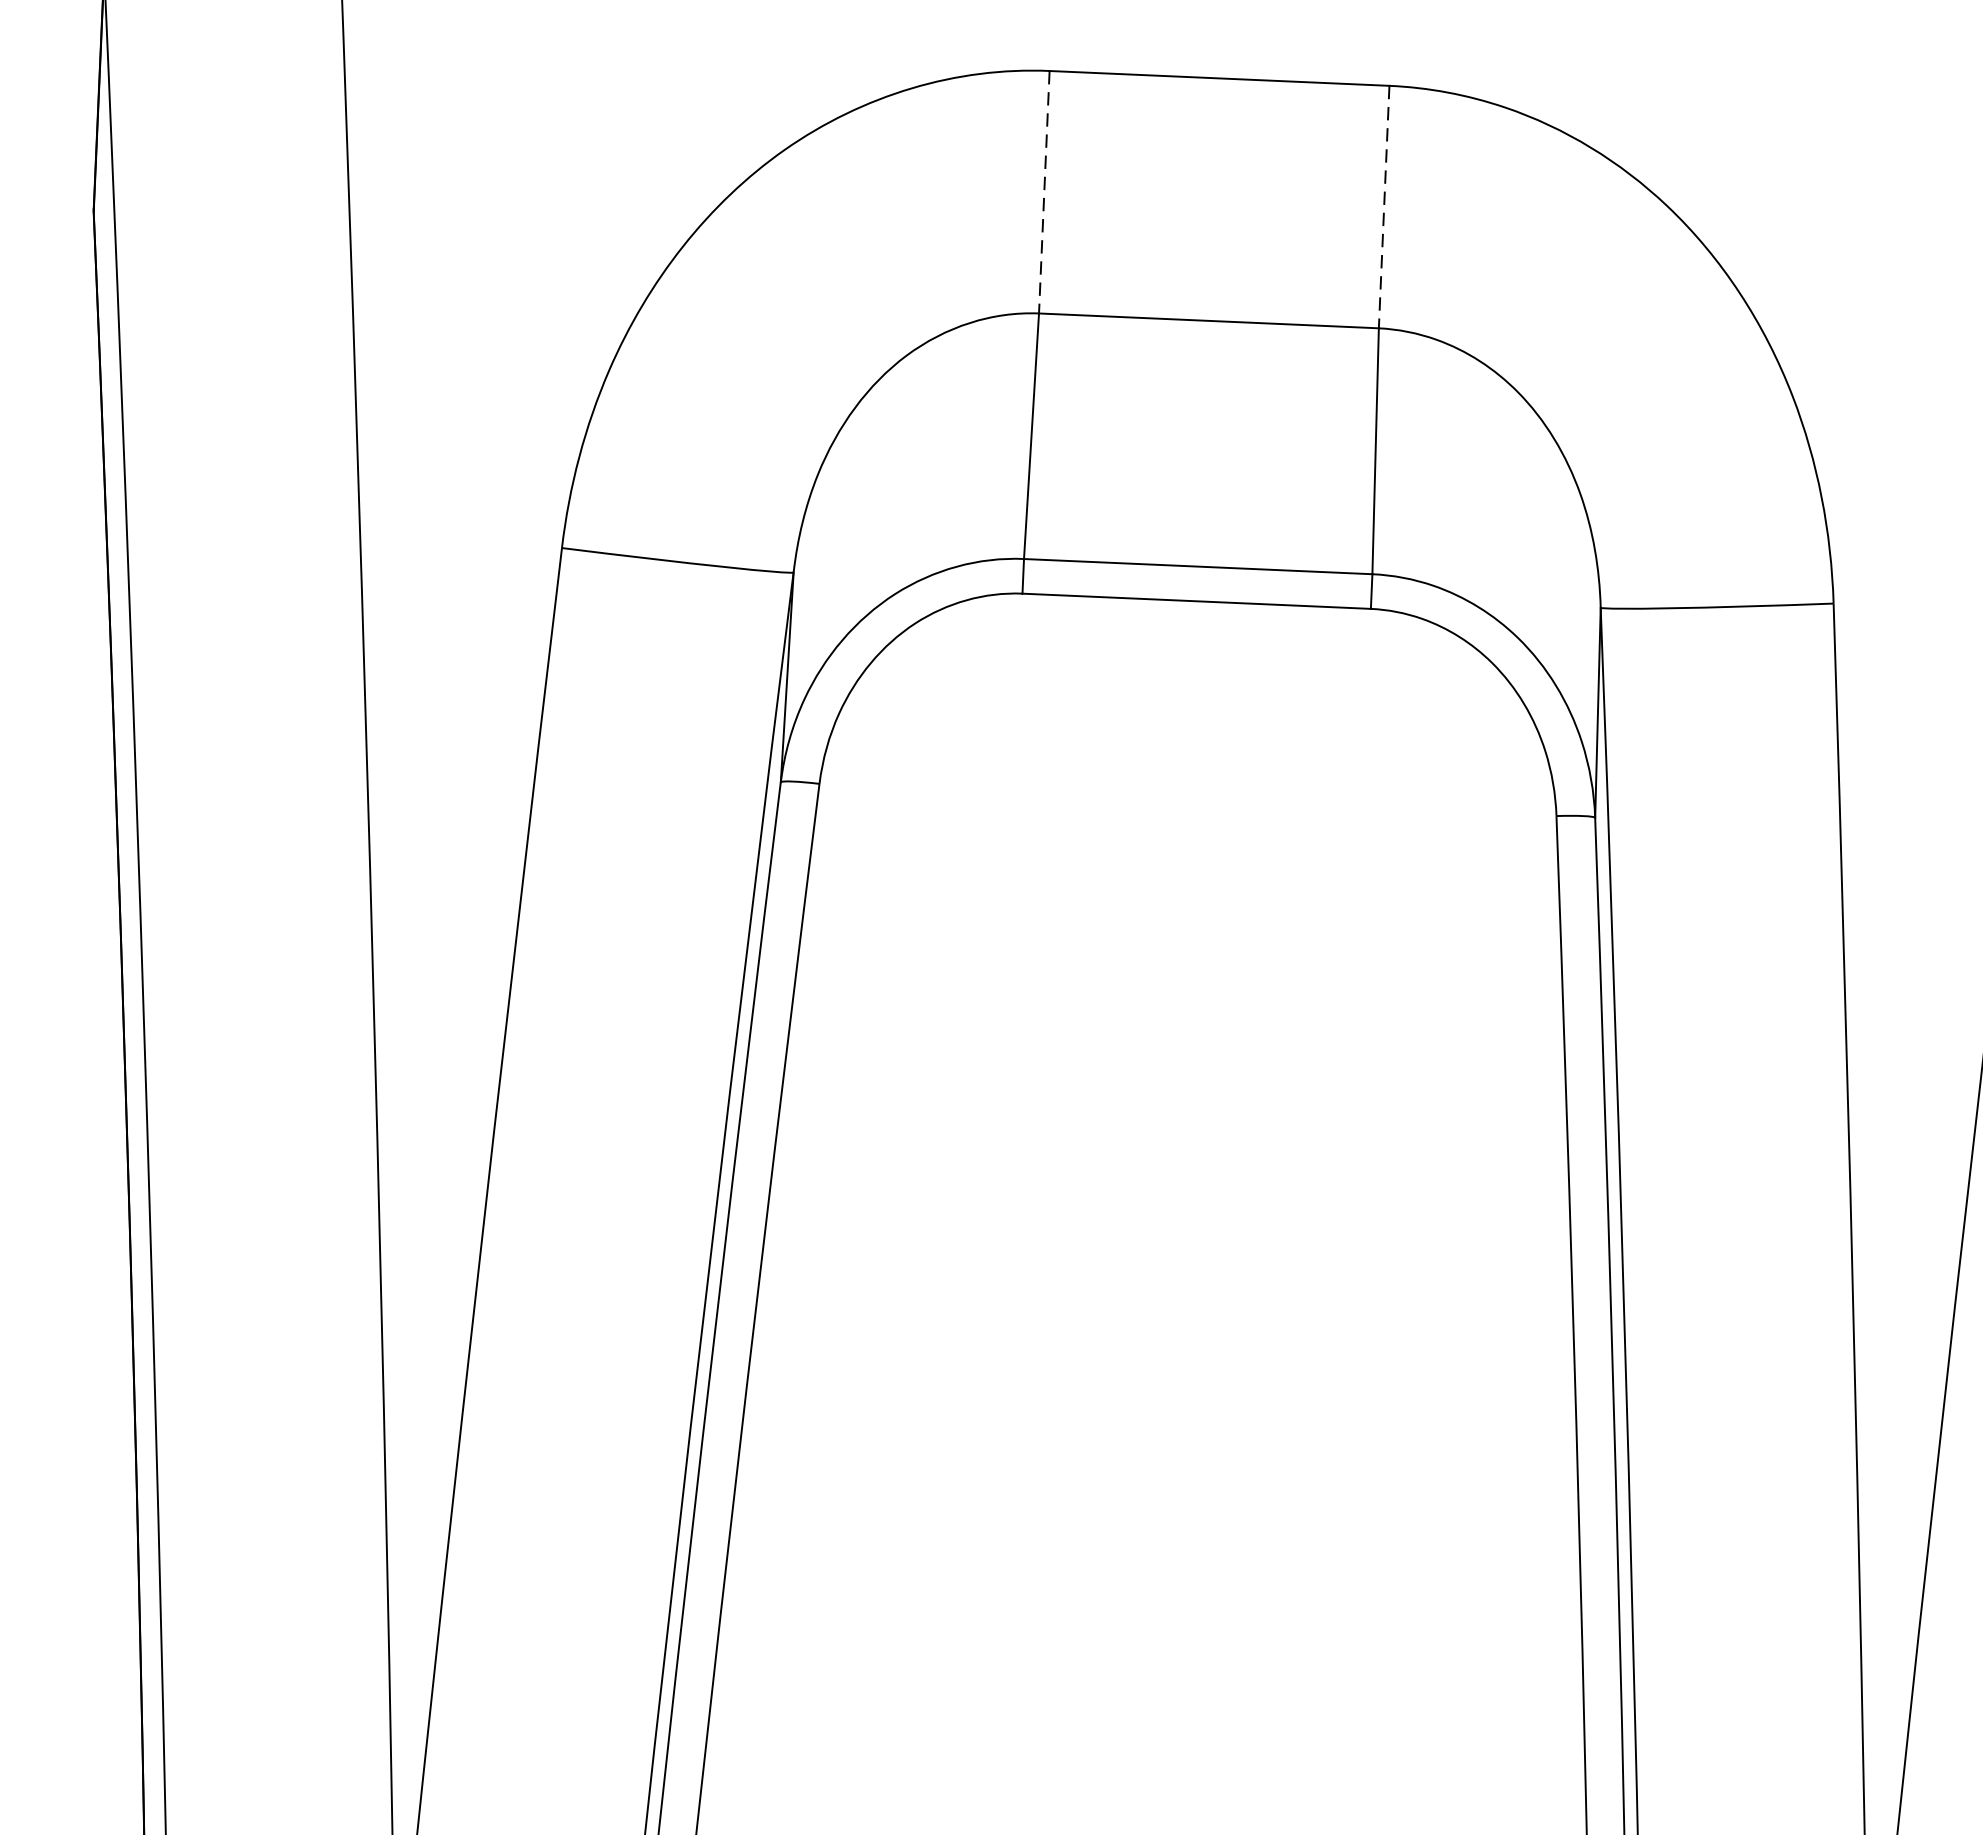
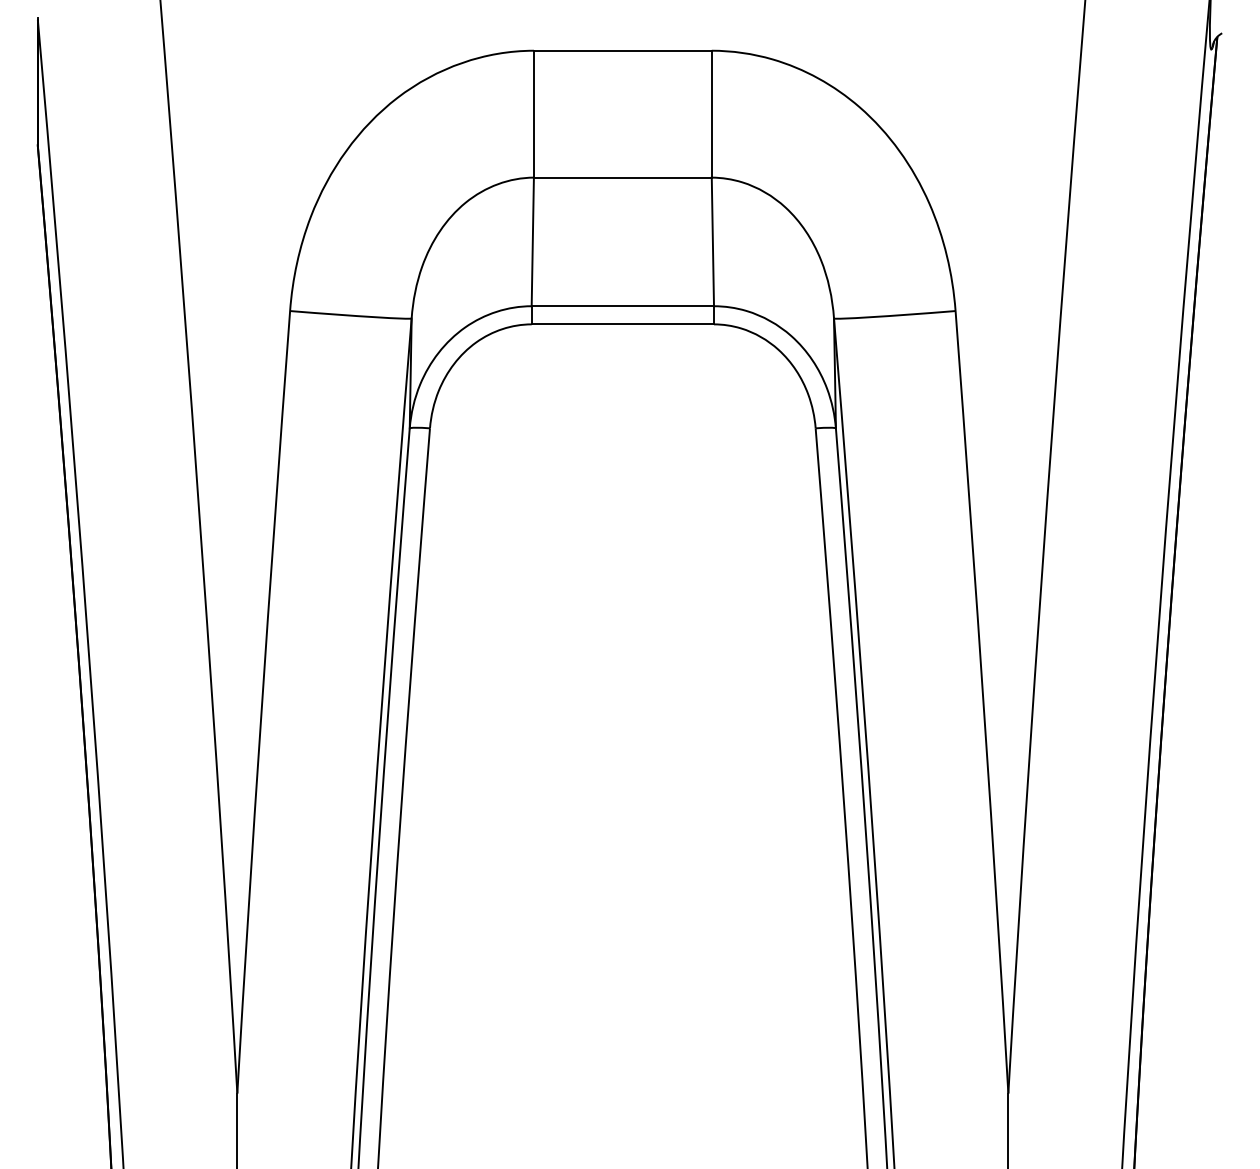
line: (1043, 192) -> (533, 114), dashed -> solid
line: (1383, 207) -> (711, 114), dashed -> solid

